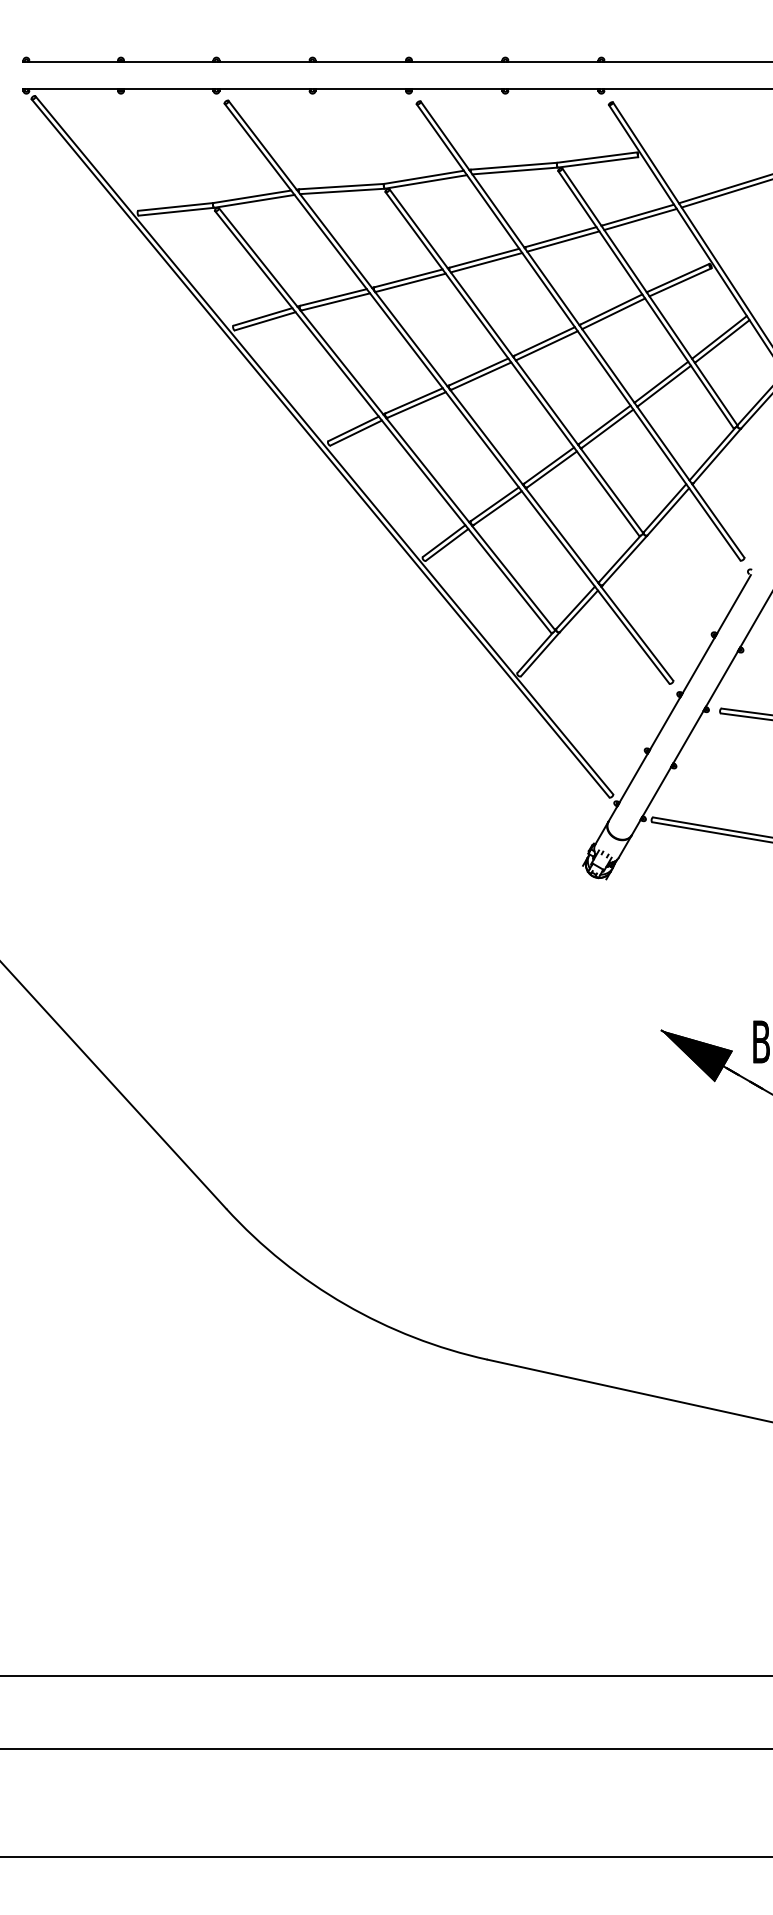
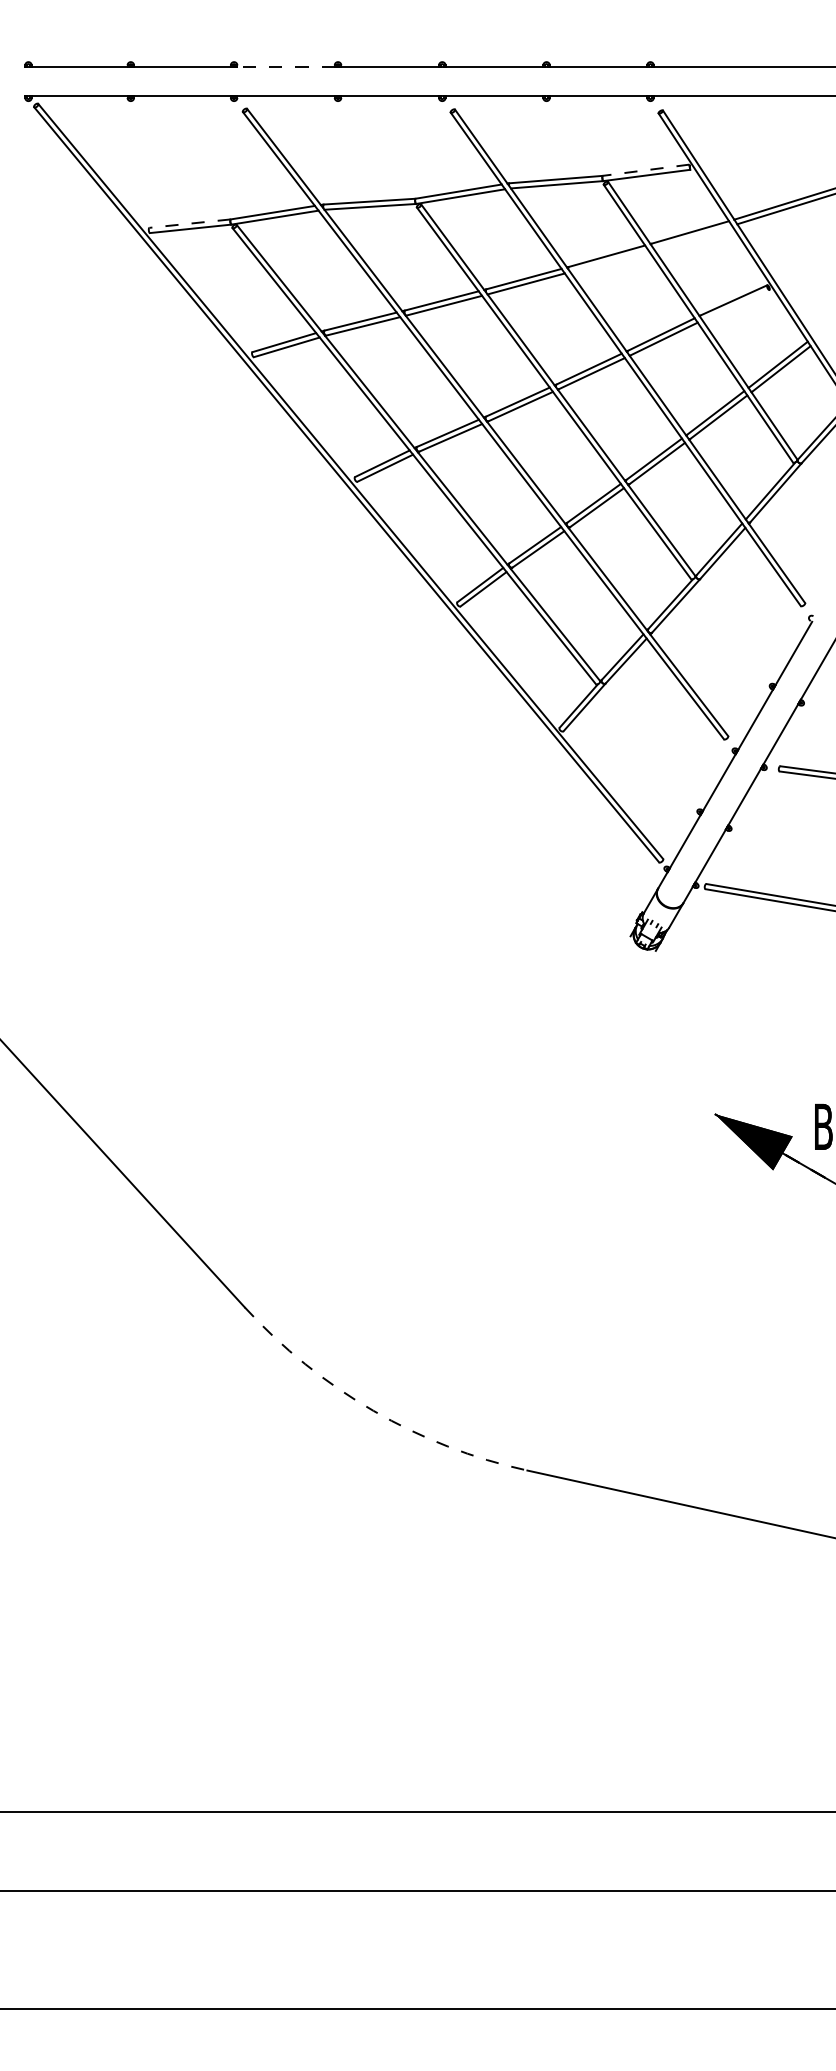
line: (264, 62) -> (286, 67), solid -> dashed
line: (596, 157) -> (645, 170), solid -> dashed
line: (176, 206) -> (190, 223), solid -> dashed
line: (640, 218) -> (692, 236), removed
line: (563, 241) -> (609, 261), removed
line: (680, 282) -> (735, 305), removed
arc: (345, 1304) -> (373, 1410), solid -> dashed

